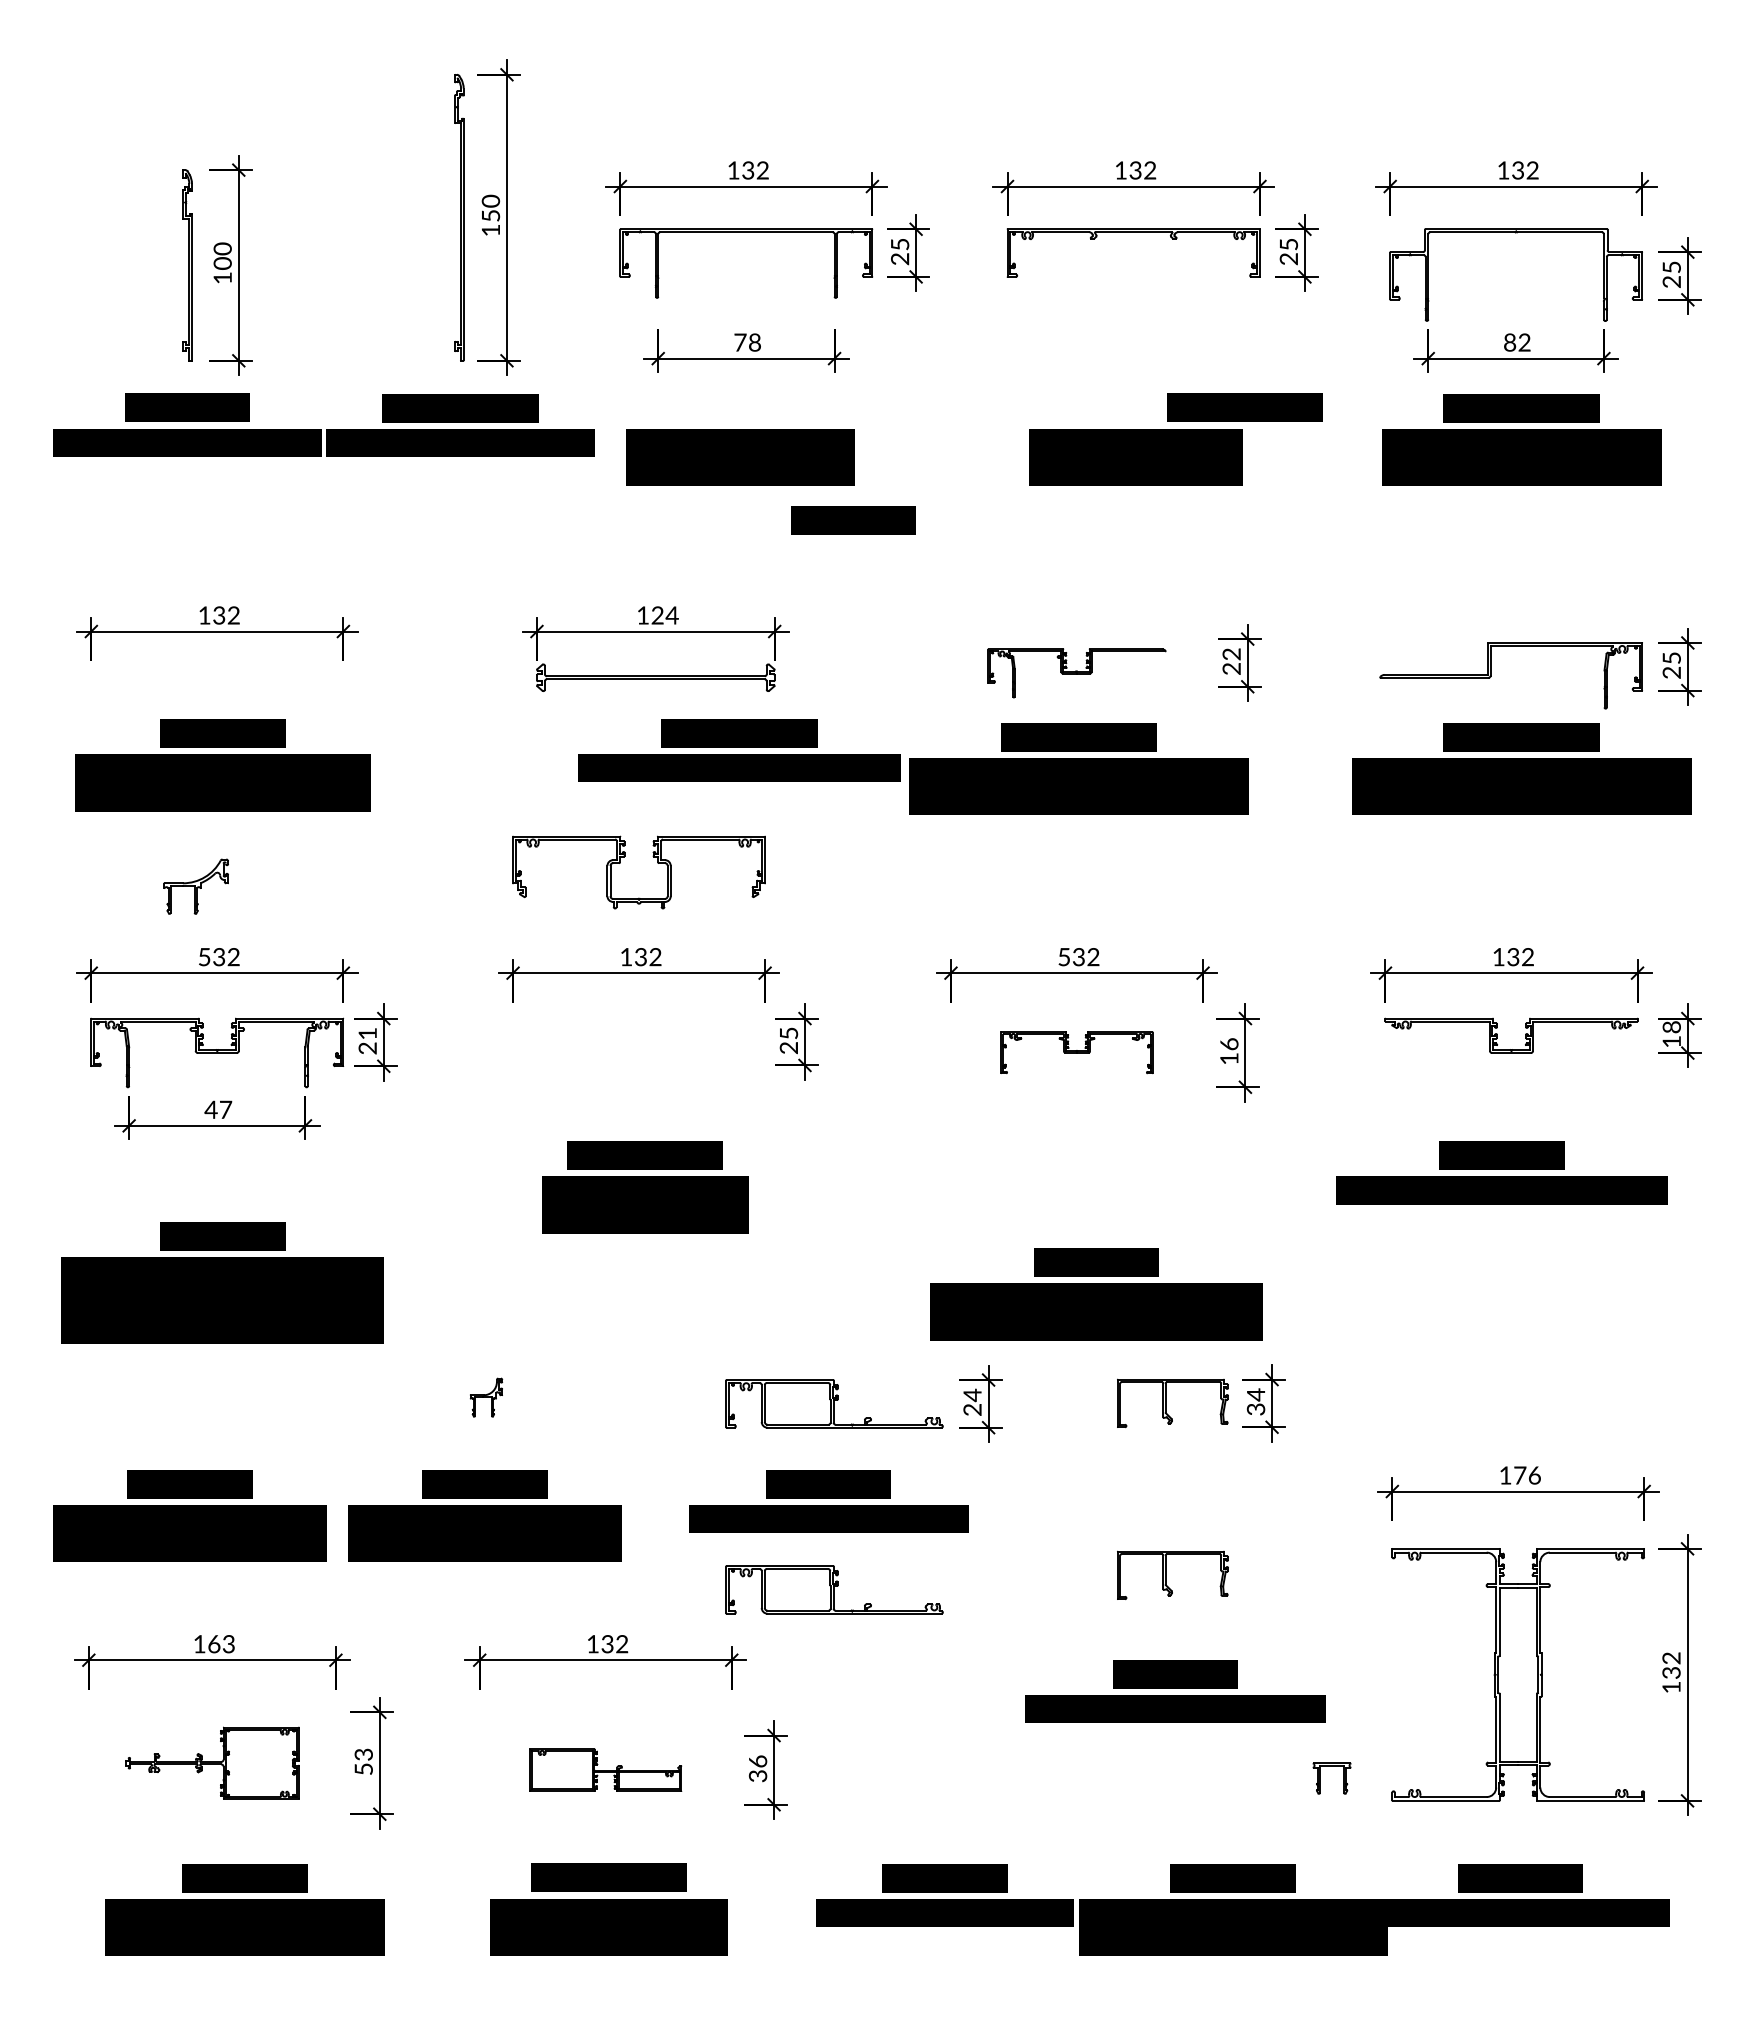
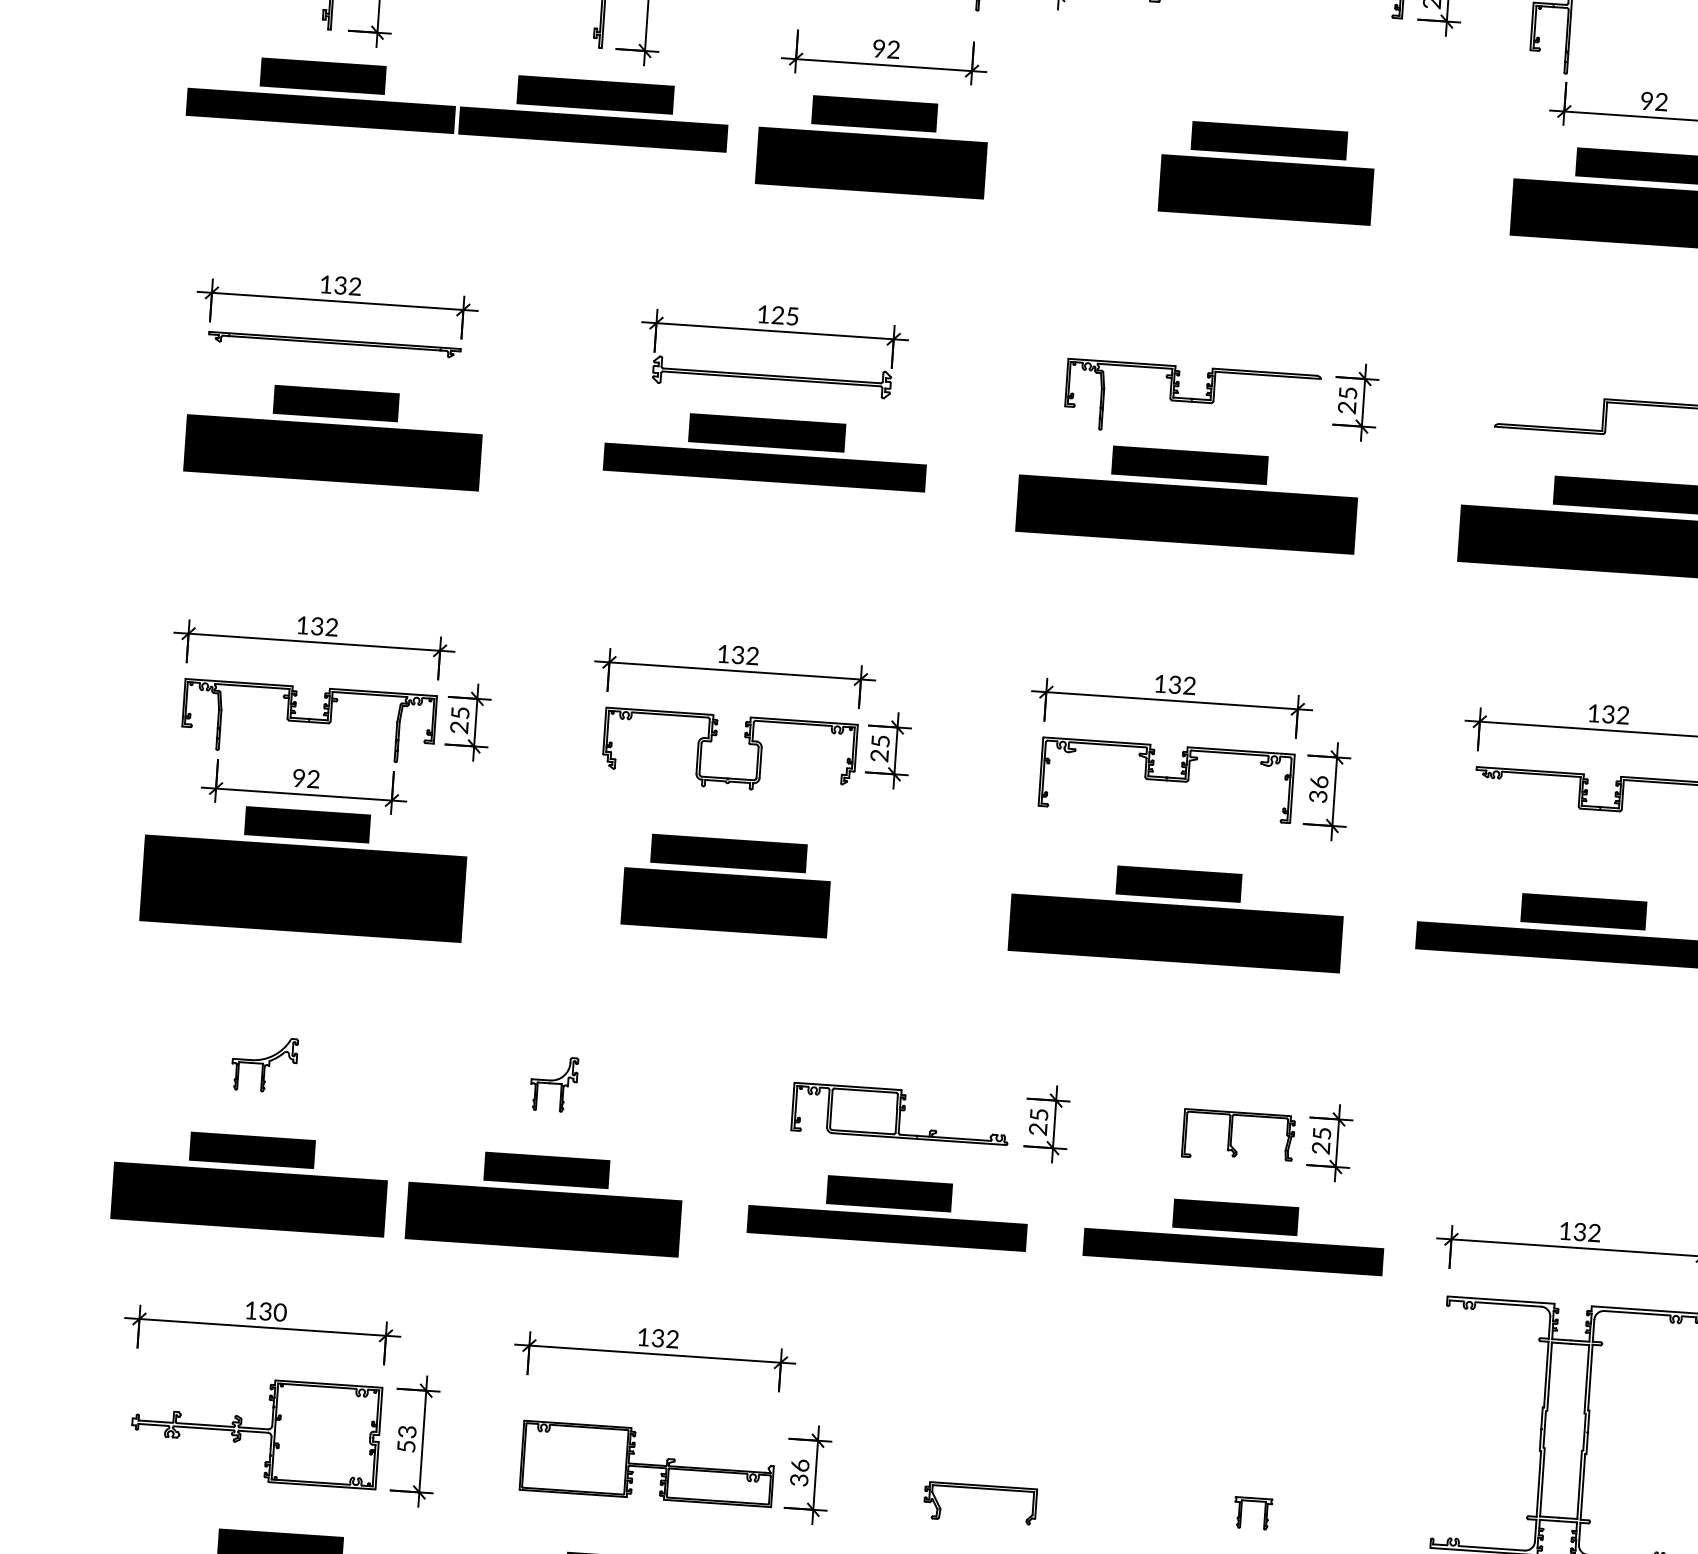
text: (747, 342) -> (886, 49), 78 -> 92
text: (1510, 343) -> (1647, 102), 82 -> 92
text: (1244, 407) -> (1268, 140), moved
text: (853, 520) -> (874, 113), moved
text: (671, 615) -> (791, 316), 124 -> 125
text: (1231, 654) -> (1347, 393), 22 -> 25
part: (1076, 673) -> (1191, 401), size x1.43
part: (217, 674) -> (334, 344), added
text: (739, 750) -> (765, 449), moved
part: (620, 863) -> (711, 741), moved
part: (195, 886) -> (263, 1064), moved
text: (204, 957) -> (302, 625), 532 -> 132
text: (1063, 957) -> (1159, 684), 532 -> 132
text: (367, 1033) -> (460, 712), 21 -> 25
part: (1076, 1052) -> (1166, 779), size x1.67
text: (1229, 1058) -> (1318, 796), 16 -> 36
text: (218, 1109) -> (306, 778), 47 -> 92
text: (222, 1282) -> (304, 870), moved
text: (1096, 1294) -> (1176, 915), moved
text: (972, 1395) -> (1039, 1114), 24 -> 25
part: (486, 1397) -> (554, 1083), size x1.43
text: (1256, 1401) -> (1322, 1140), 34 -> 25
text: (1527, 1475) -> (1587, 1232), 176 -> 132
part: (1172, 1575) -> (1226, 1308), removed
part: (834, 1589) -> (888, 1299), removed
text: (221, 1643) -> (272, 1311), 163 -> 130
text: (1175, 1691) -> (1234, 1234), moved
part: (212, 1762) -> (255, 1429), size x1.43
part: (605, 1769) -> (647, 1463), size x1.67
part: (939, 1772) -> (980, 1488), added
part: (1320, 1778) -> (1241, 1512), moved

